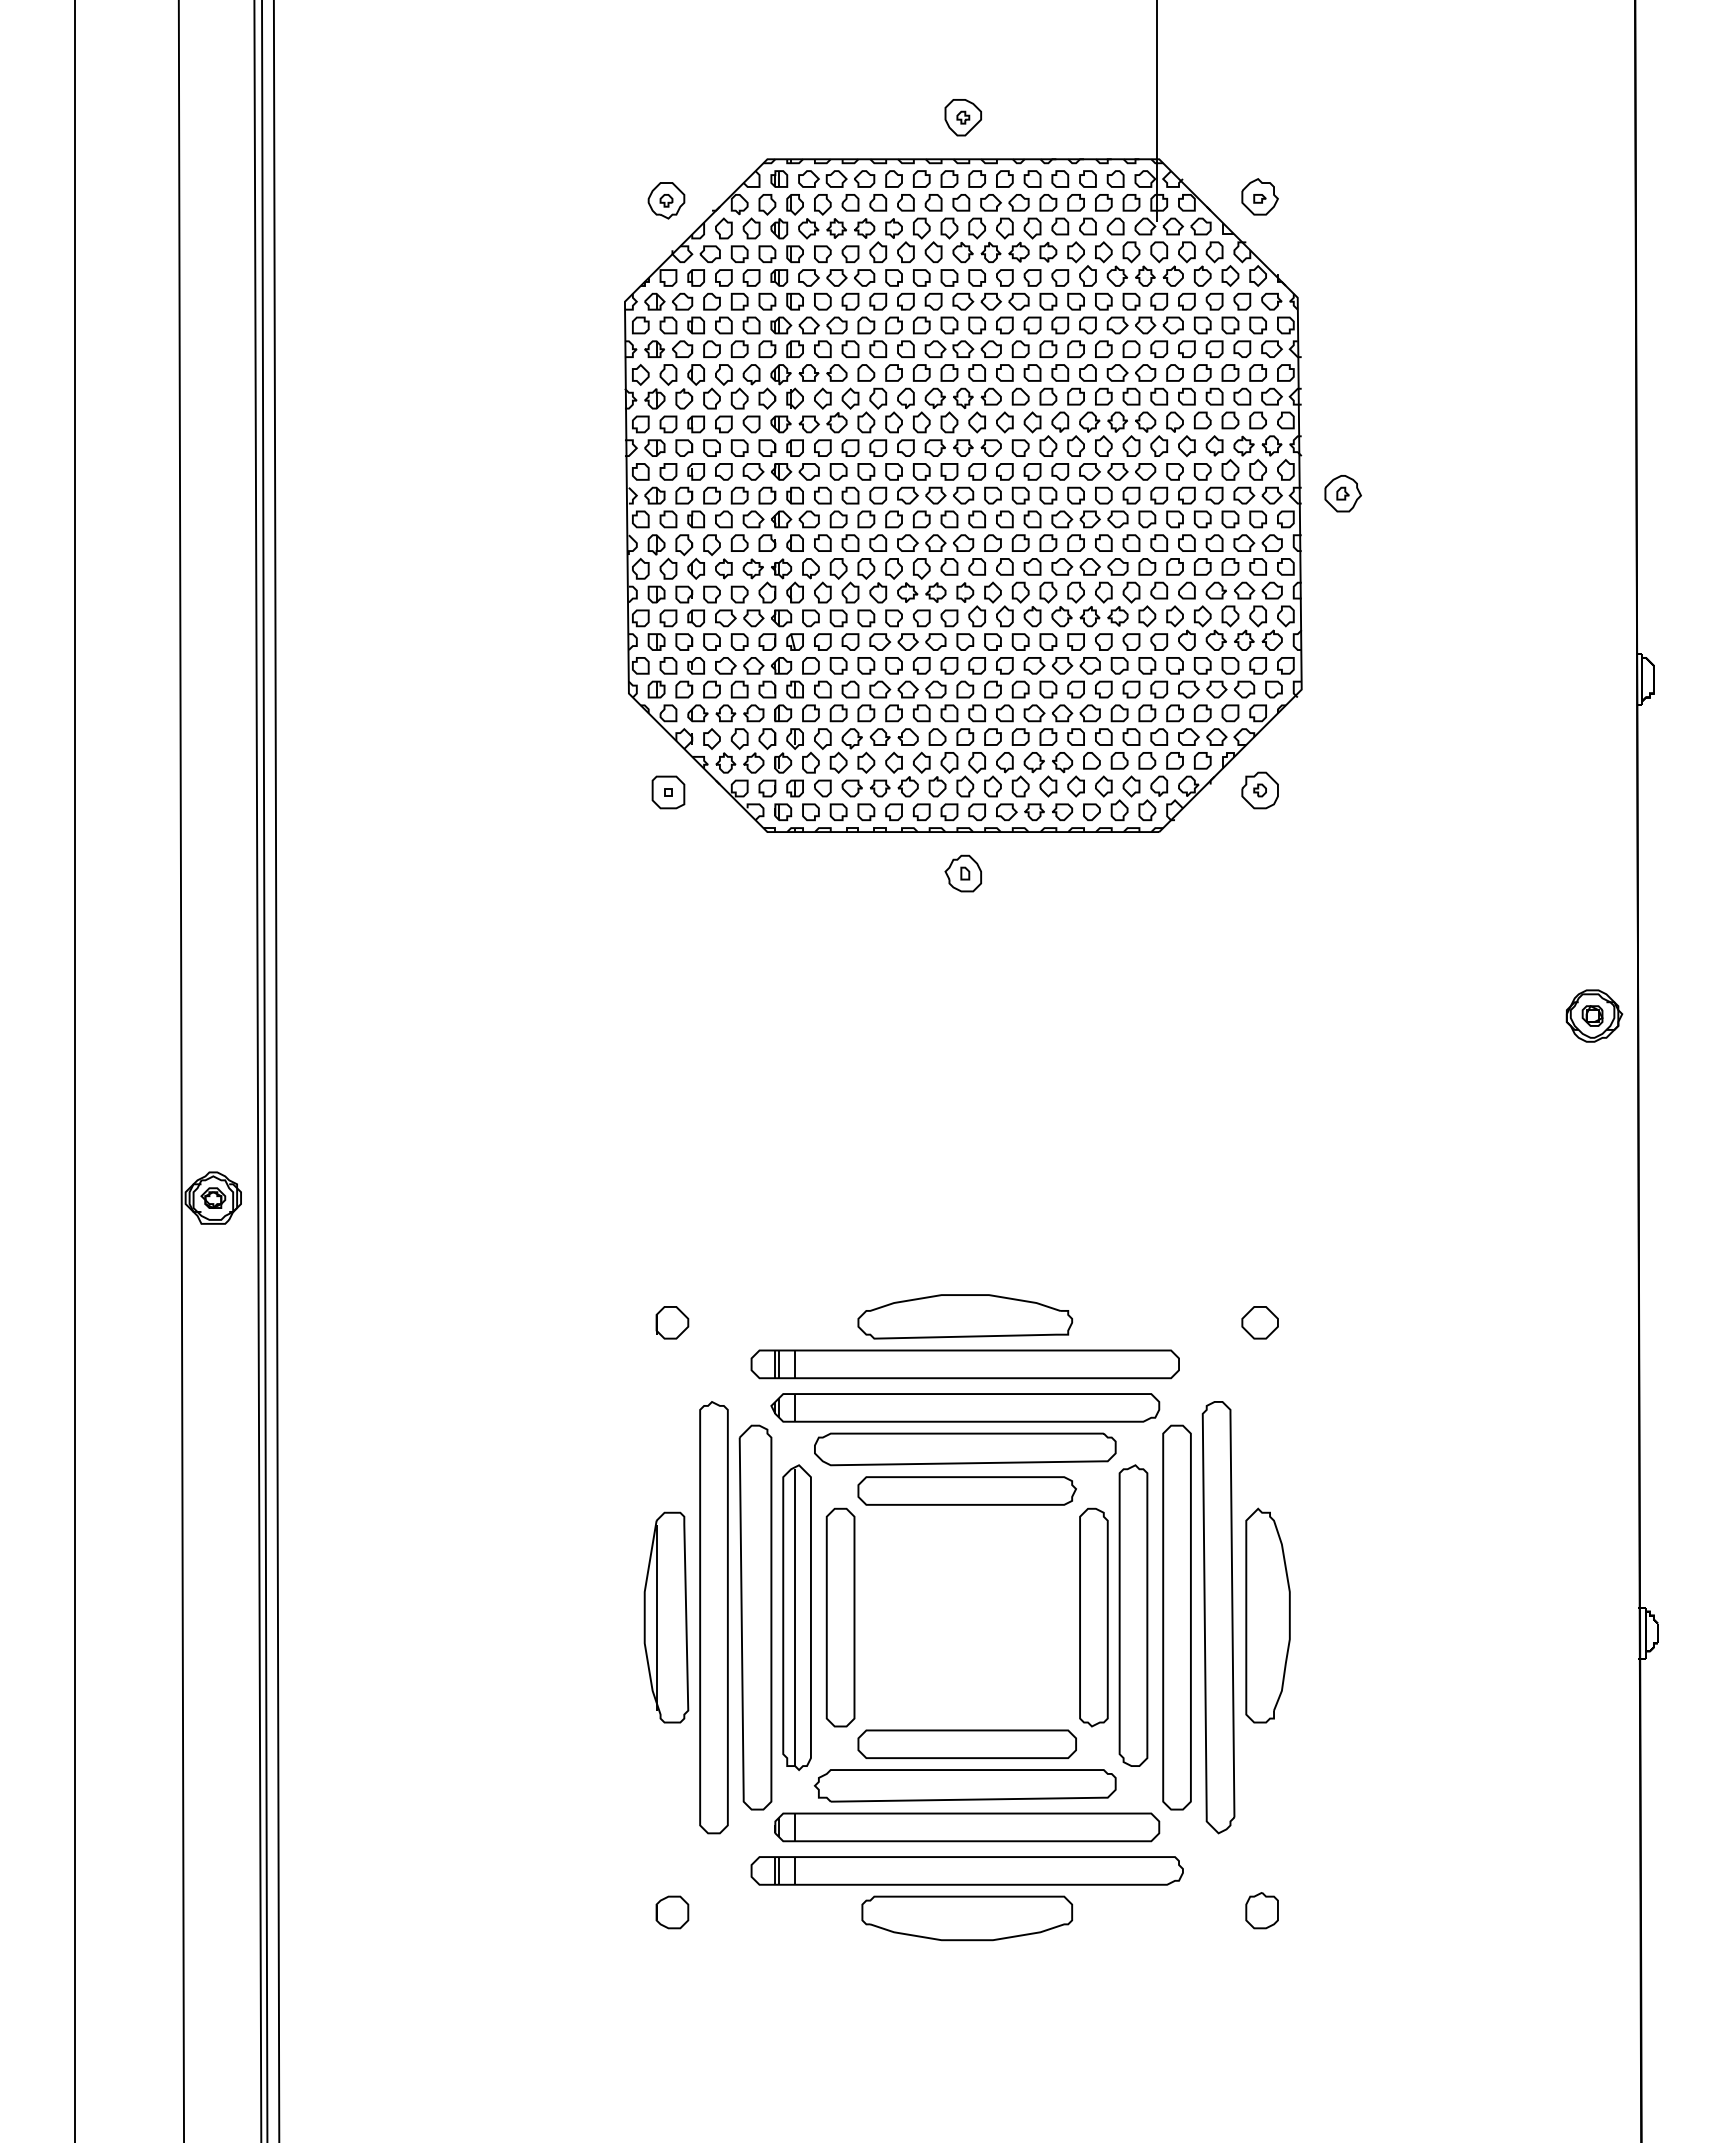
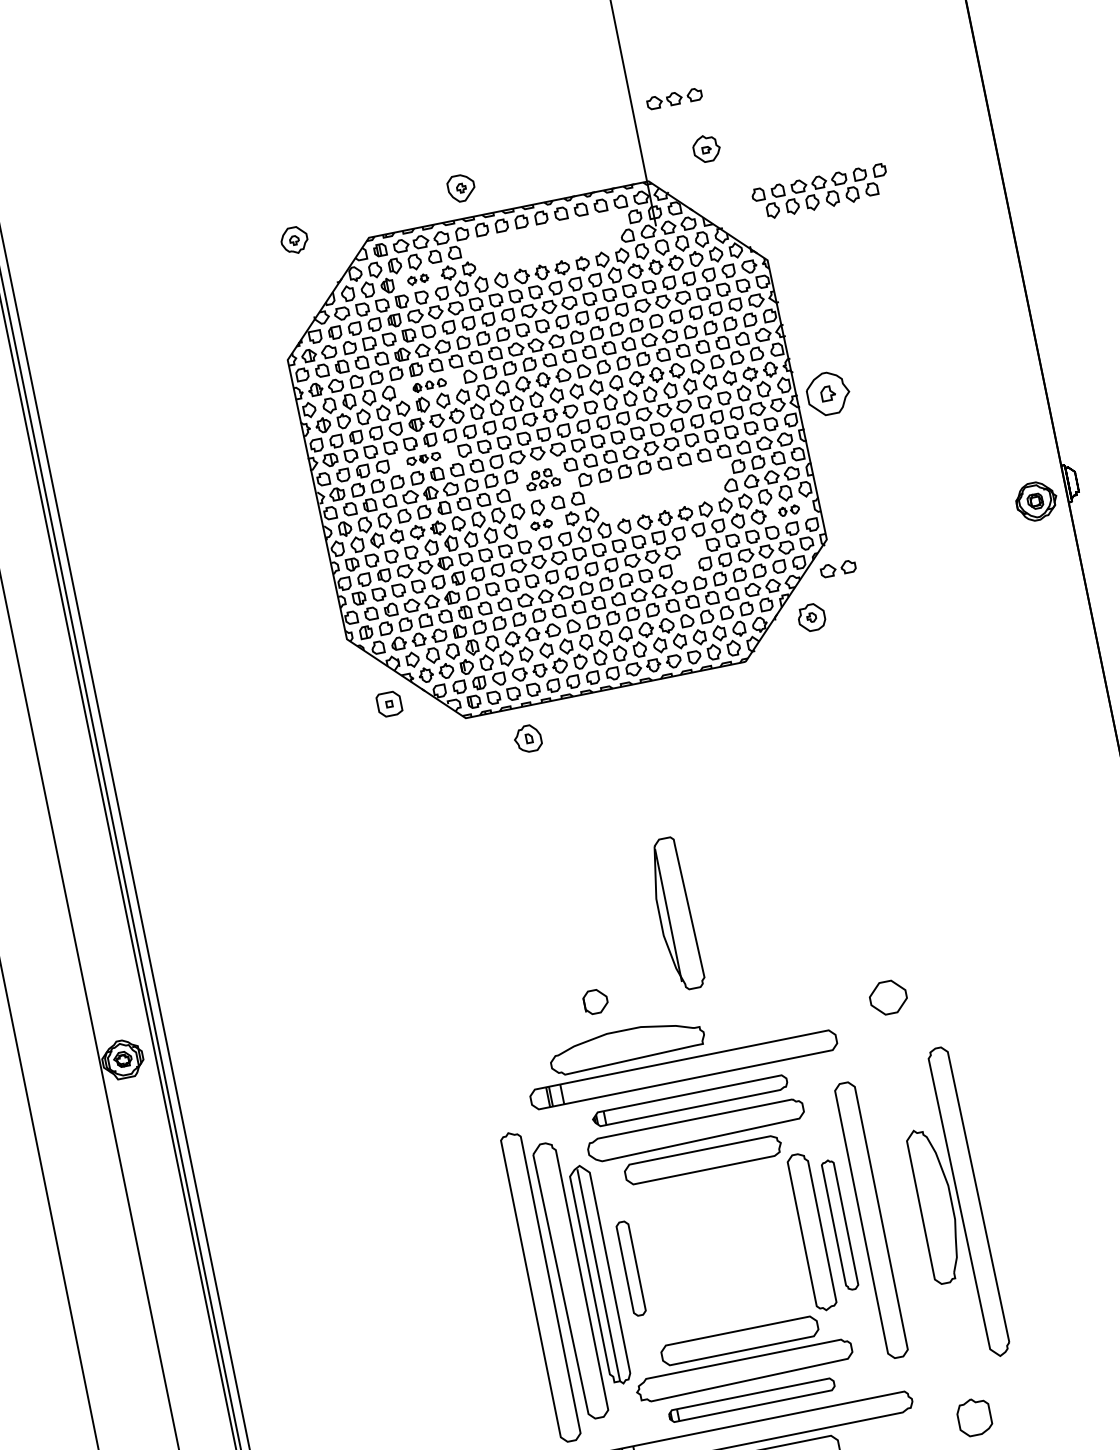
part: (1215, 54) -> (673, 98), added
part: (962, 117) -> (460, 188), moved
part: (1259, 196) -> (706, 148), moved
part: (666, 200) -> (294, 240), moved
part: (1004, 216) -> (546, 244), removed
part: (822, 228) -> (418, 279), size x0.6
part: (808, 374) -> (429, 385), size x0.6
part: (780, 471) -> (423, 458), size x0.6
part: (1342, 493) -> (827, 393), size x1.6
part: (935, 530) -> (542, 478), size x0.6
part: (1089, 580) -> (820, 192), moved
part: (921, 592) -> (541, 524), size x0.6
part: (1258, 639) -> (788, 510), size x0.6
part: (1111, 677) -> (689, 558), removed
part: (1308, 731) -> (837, 568), added
part: (962, 873) -> (527, 738), moved
part: (1594, 1015) -> (1036, 500), moved
part: (965, 1316) -> (627, 1045), moved
part: (672, 1322) -> (595, 1001), moved
part: (1259, 1322) -> (887, 997), size x1.4
part: (965, 1407) -> (690, 1100), size x0.7
part: (1133, 1615) -> (840, 1224), size x0.6
part: (666, 1617) -> (675, 914), moved
part: (840, 1617) -> (631, 1268), size x0.6
part: (1218, 1617) -> (969, 1201), moved
part: (967, 1827) -> (752, 1400), size x0.6
part: (1261, 1910) -> (973, 1417), size x1.4

